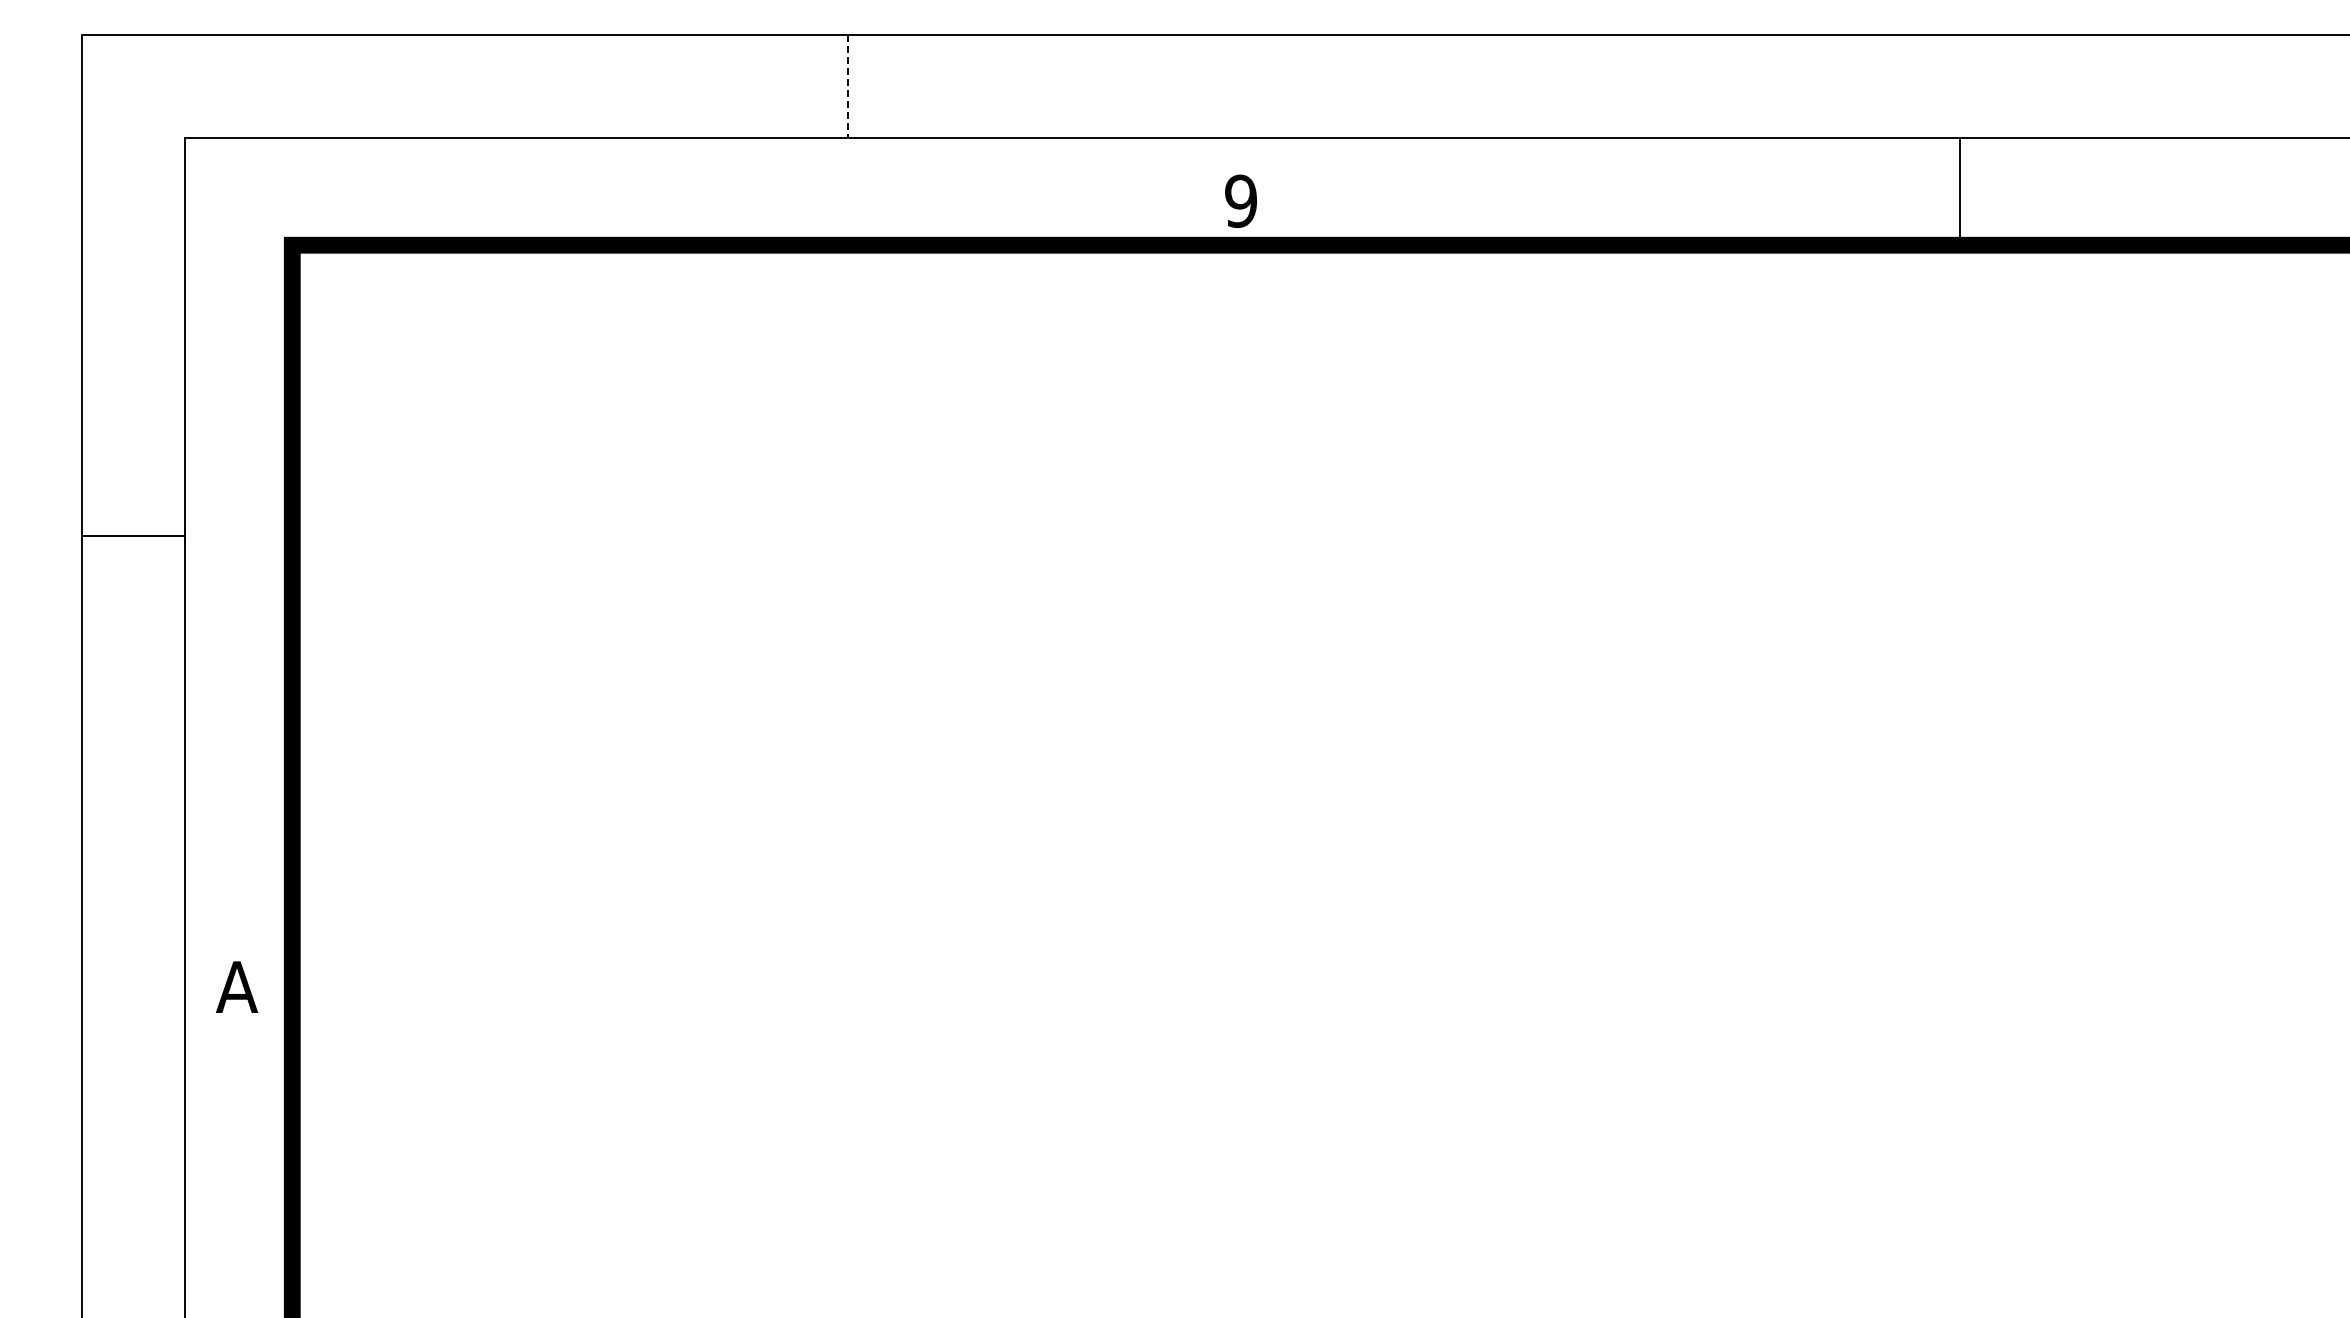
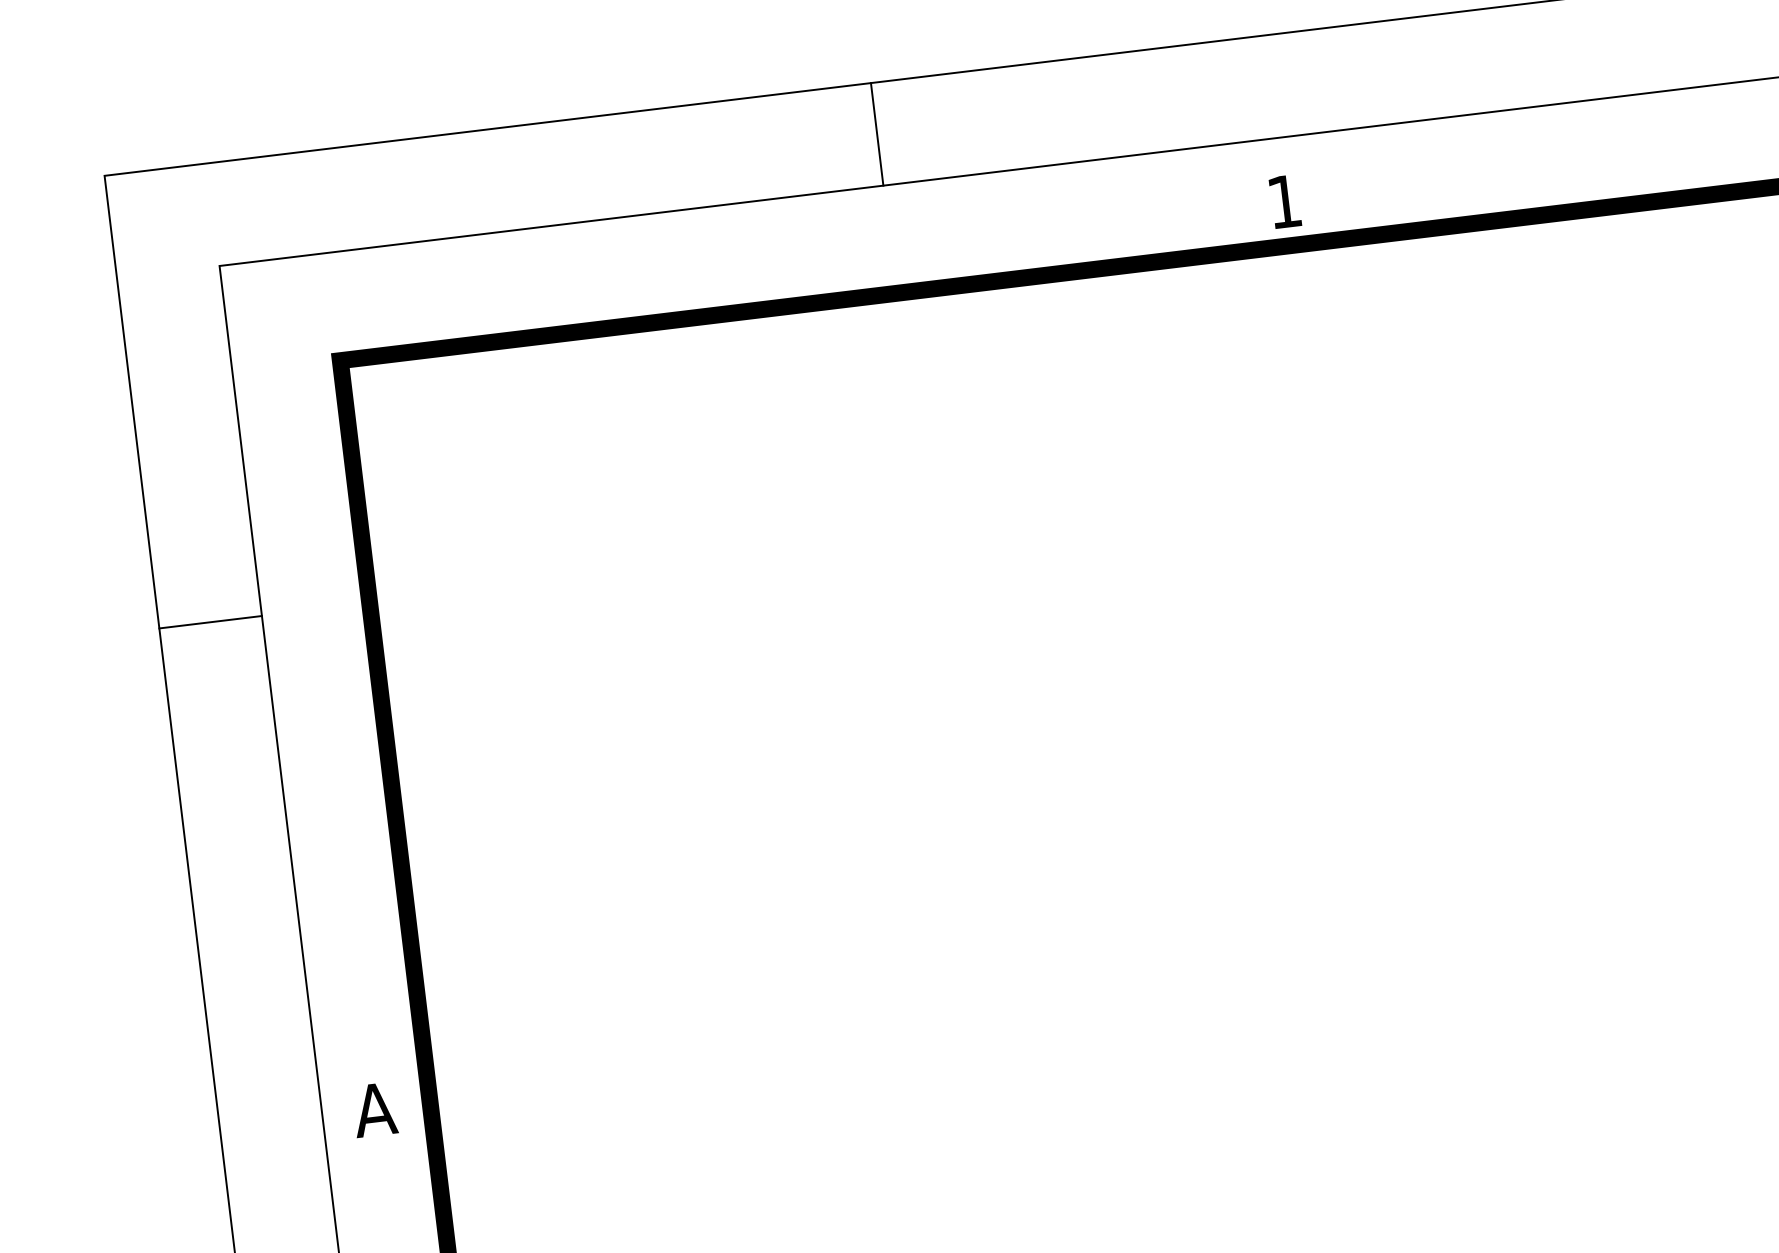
line: (847, 86) -> (876, 134), dashed -> solid
text: (1240, 201) -> (1284, 202), 9 -> 1
line: (133, 536) -> (210, 622), moved

